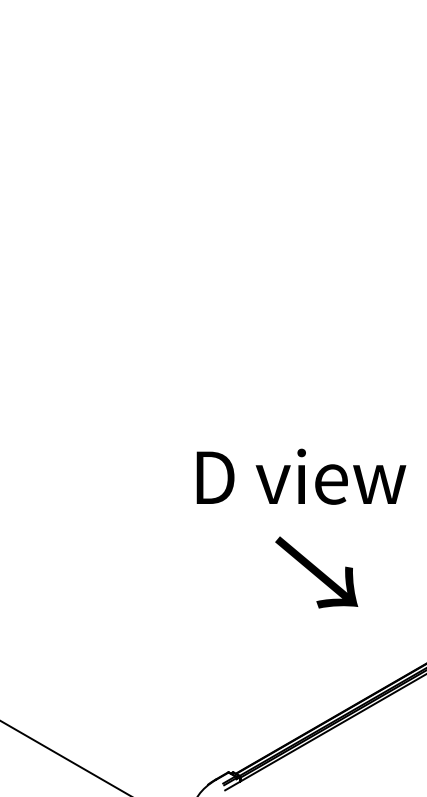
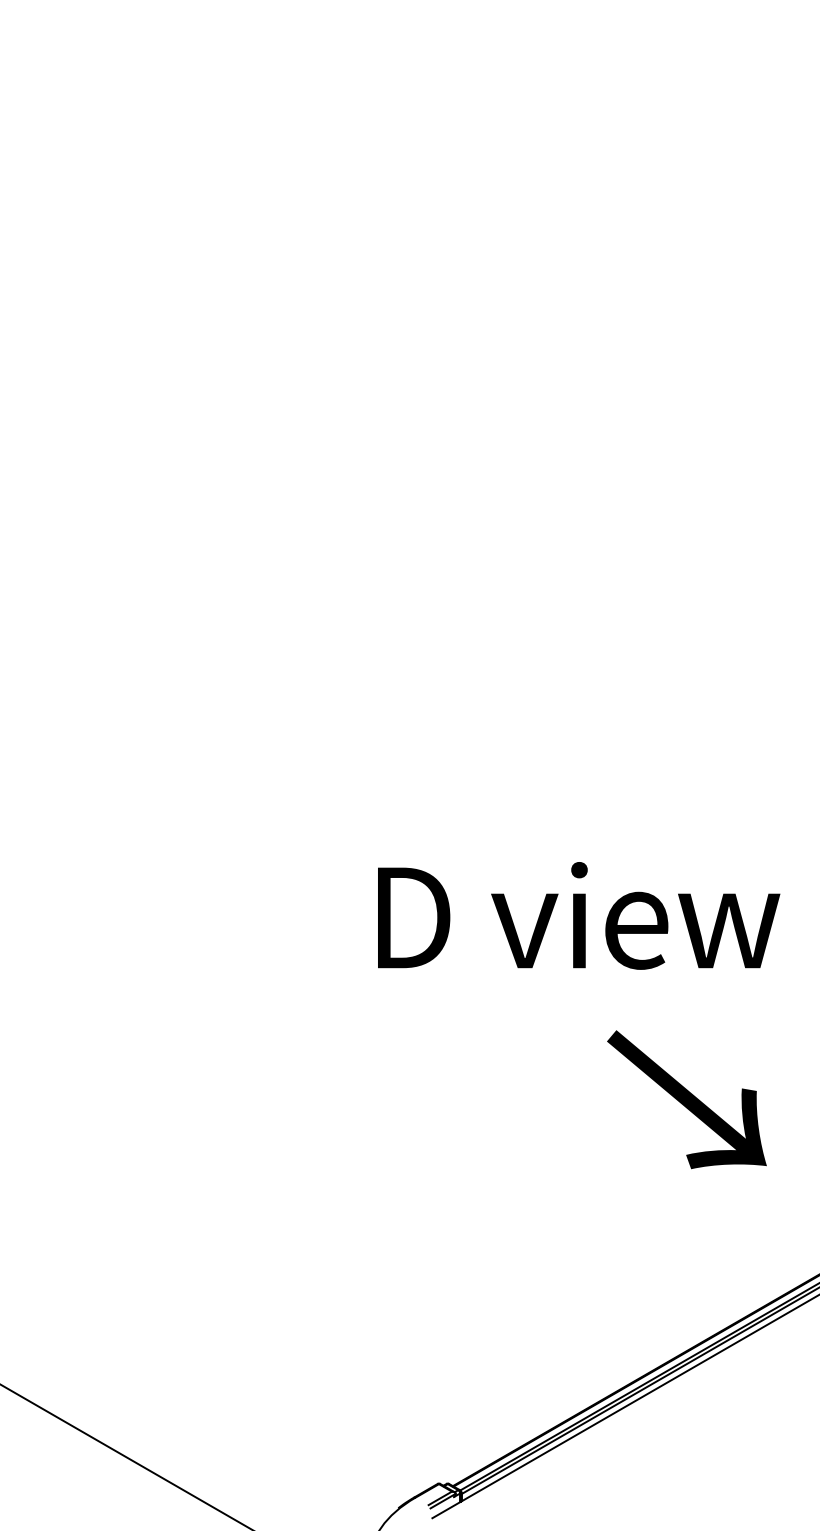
text: (316, 572) -> (686, 1099), moved

